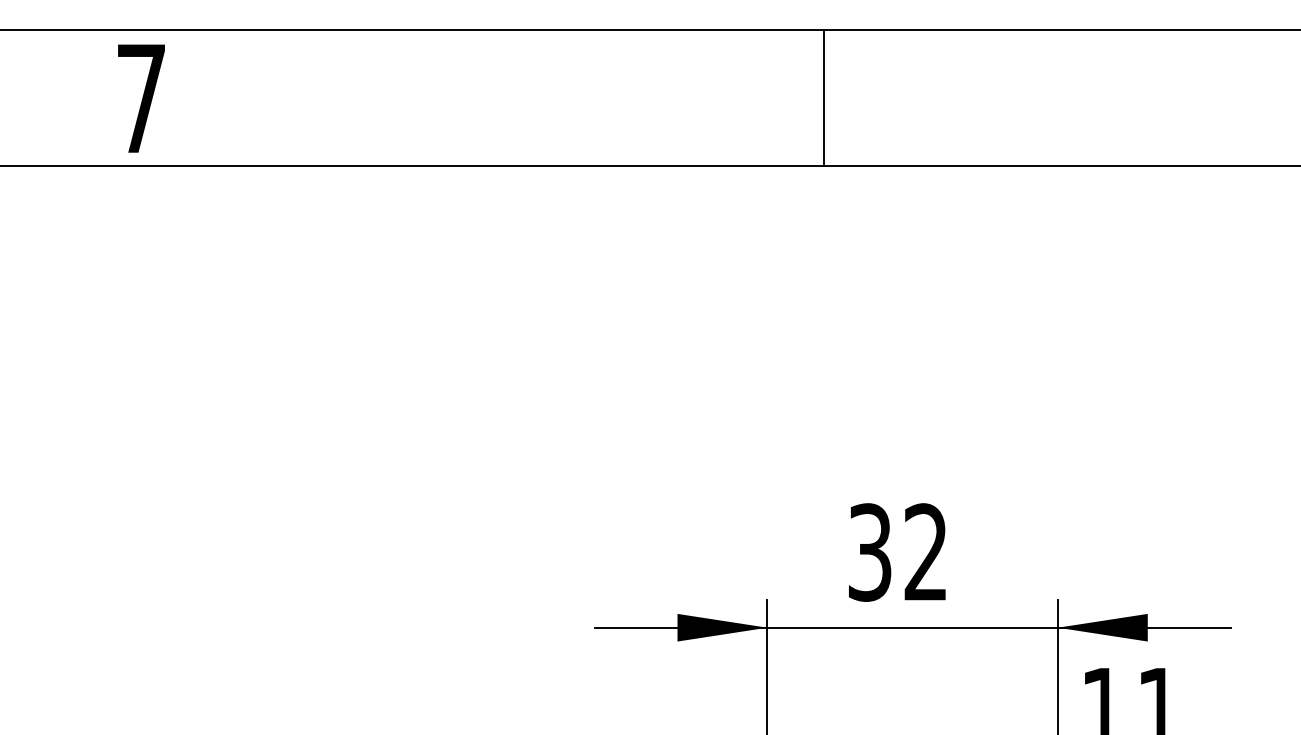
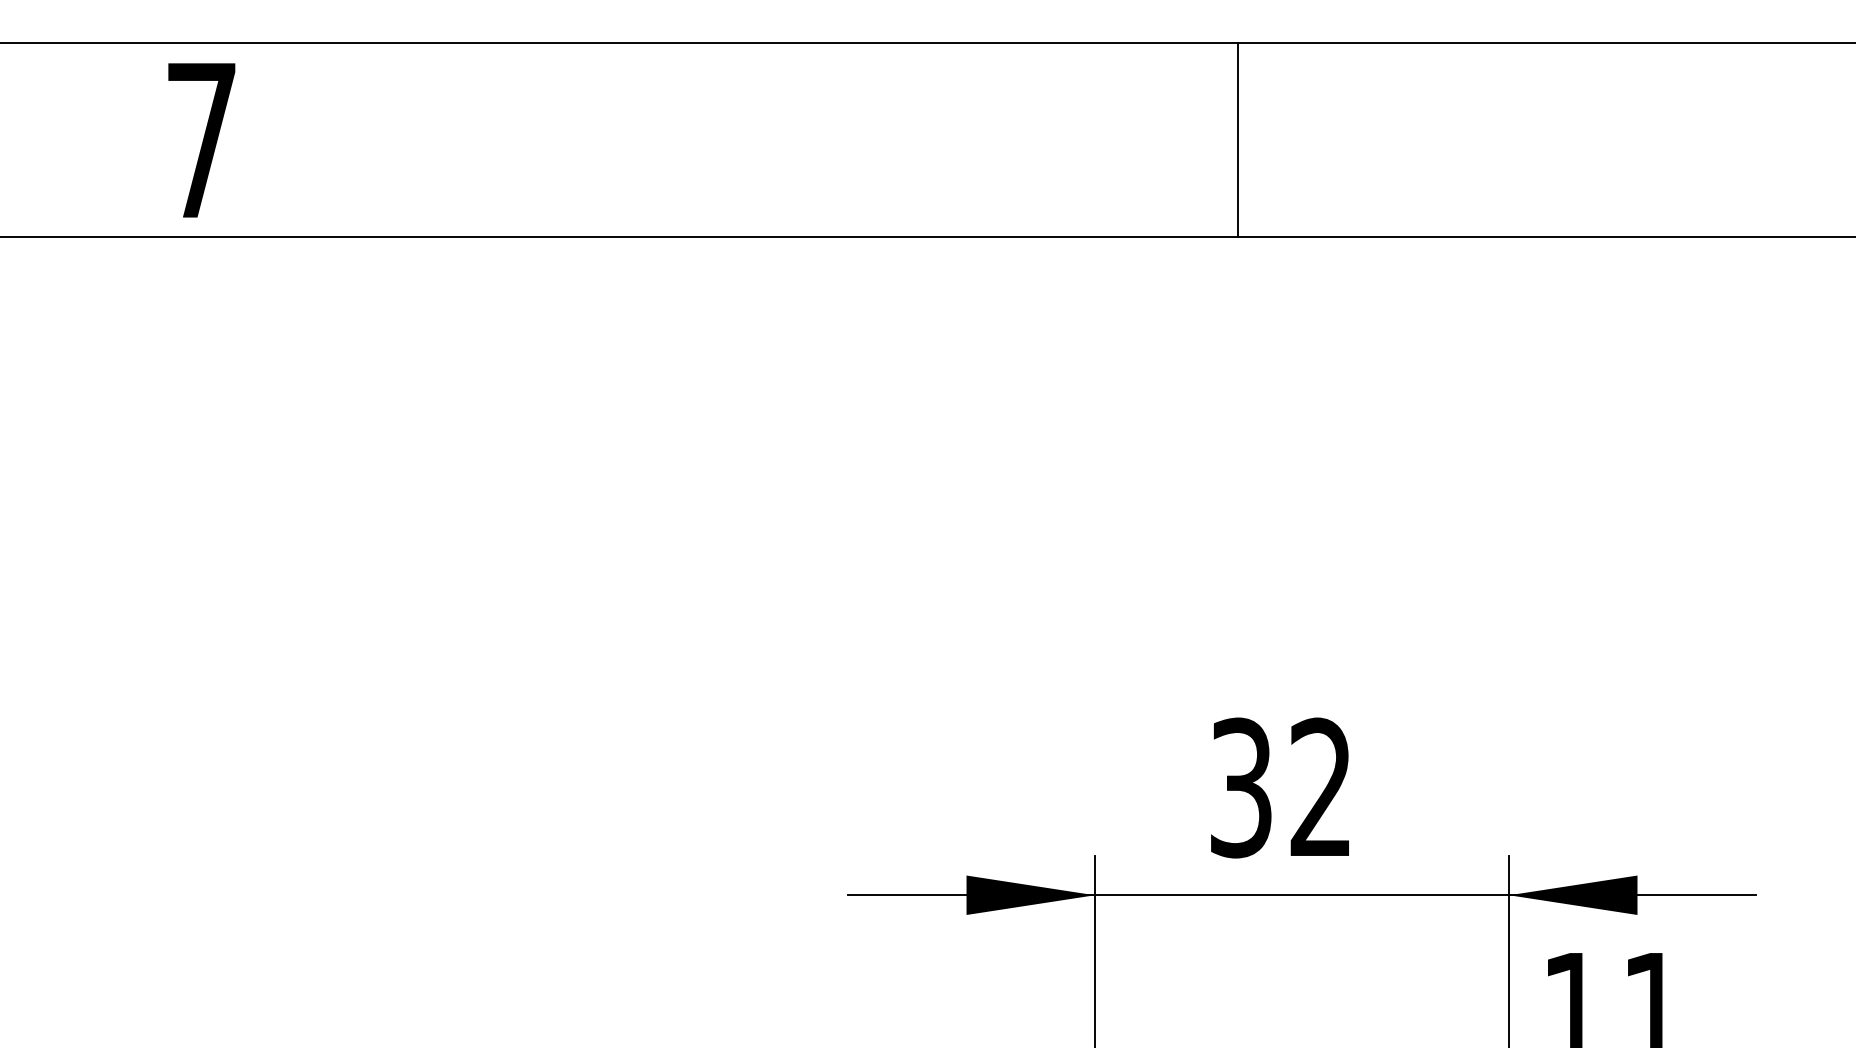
line: (823, 98) -> (1237, 139), moved

